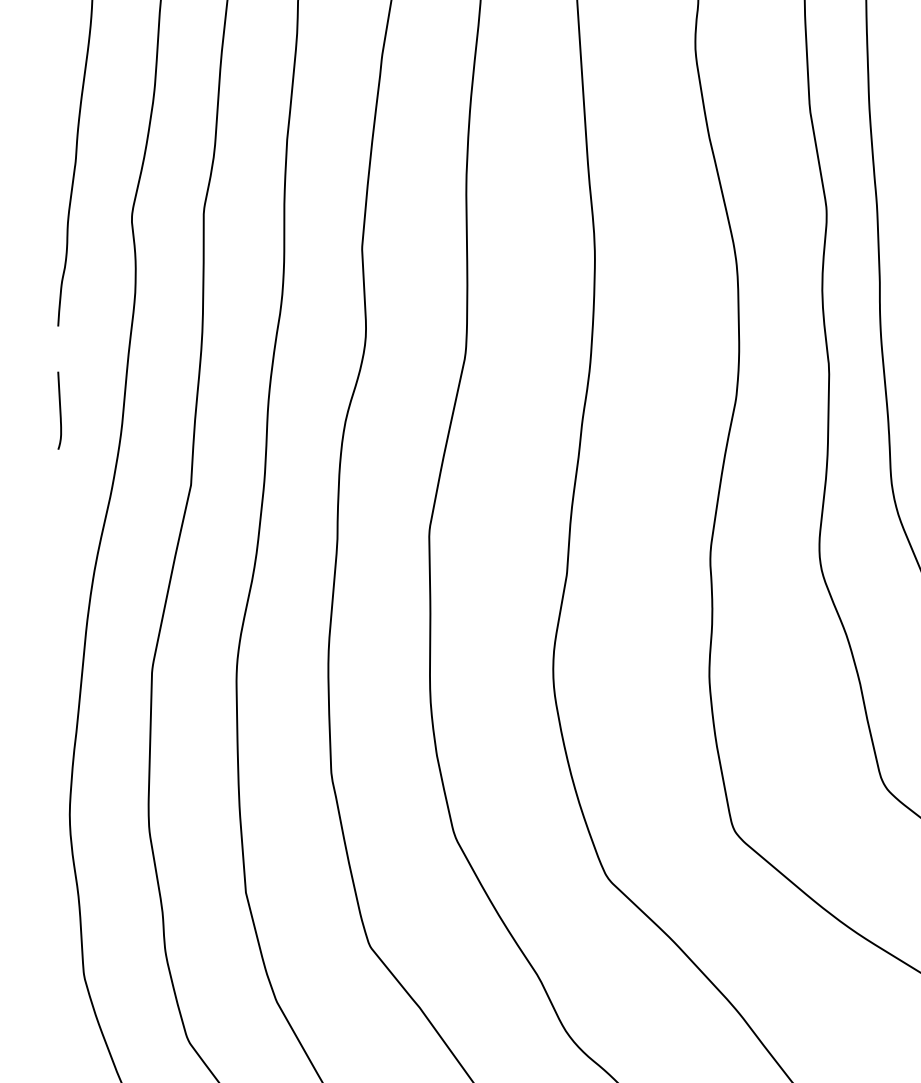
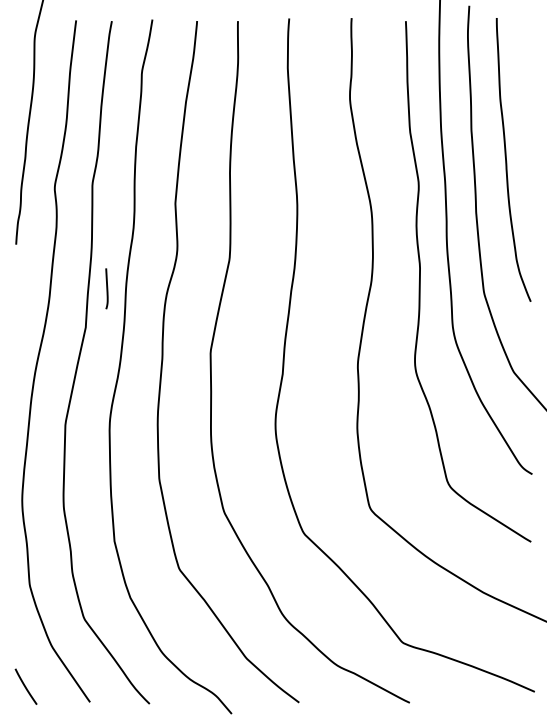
line: (58, 410) -> (106, 288), moved

